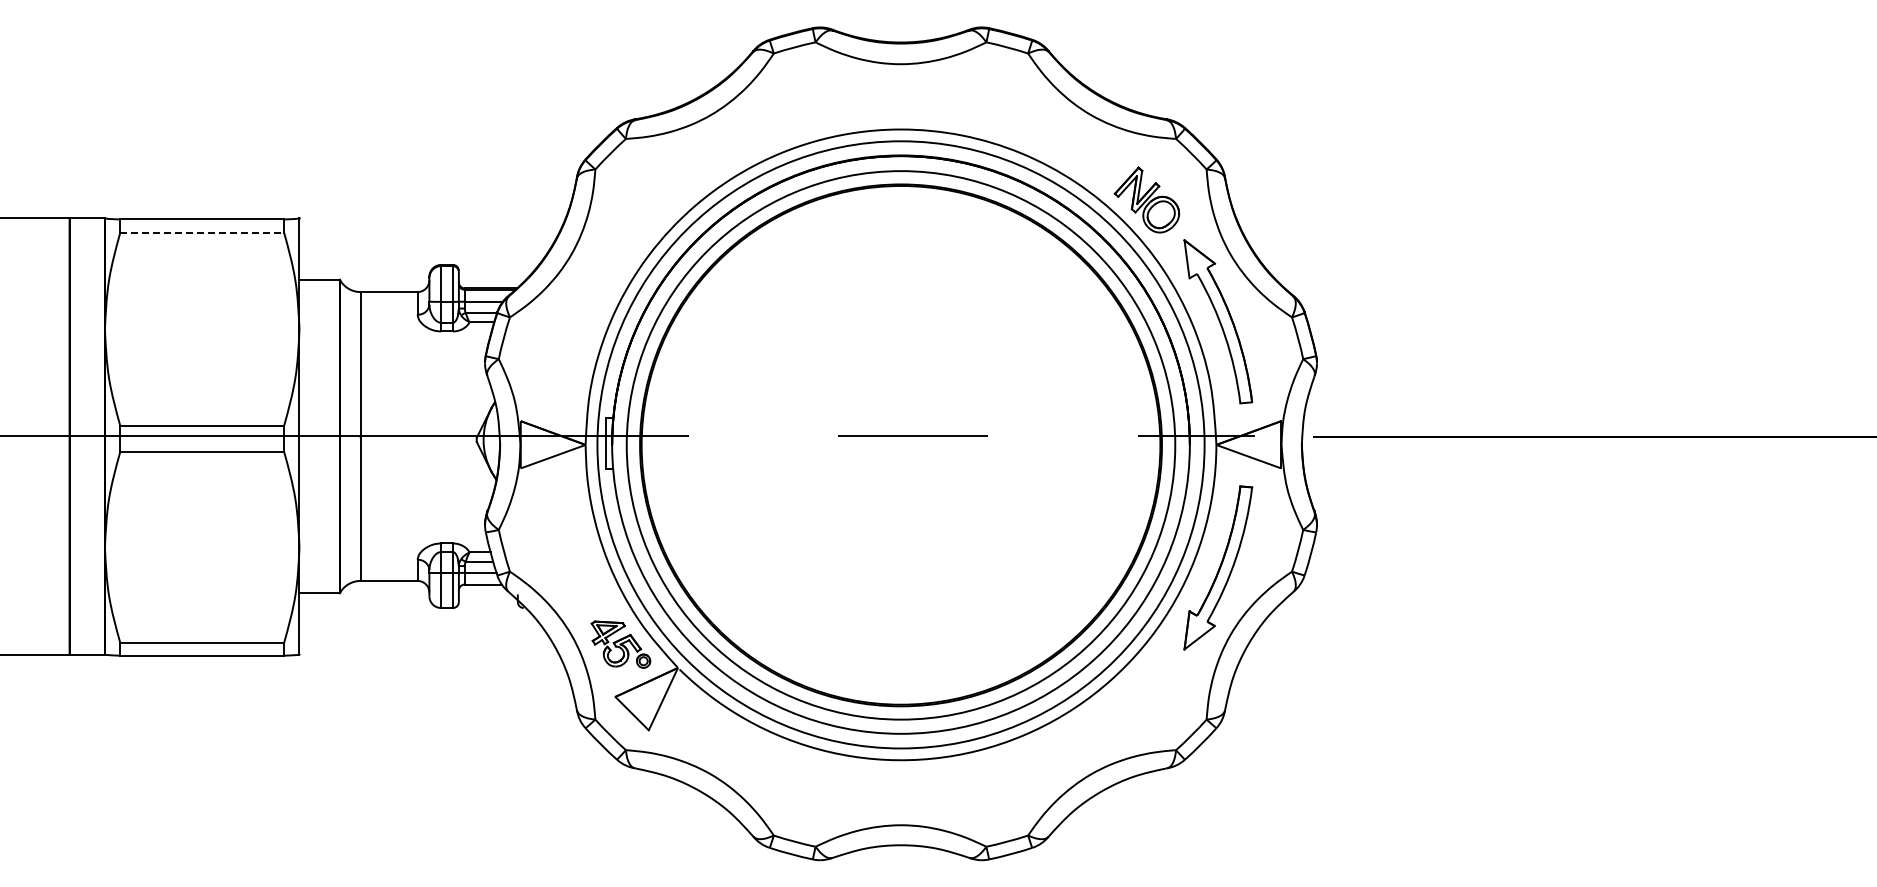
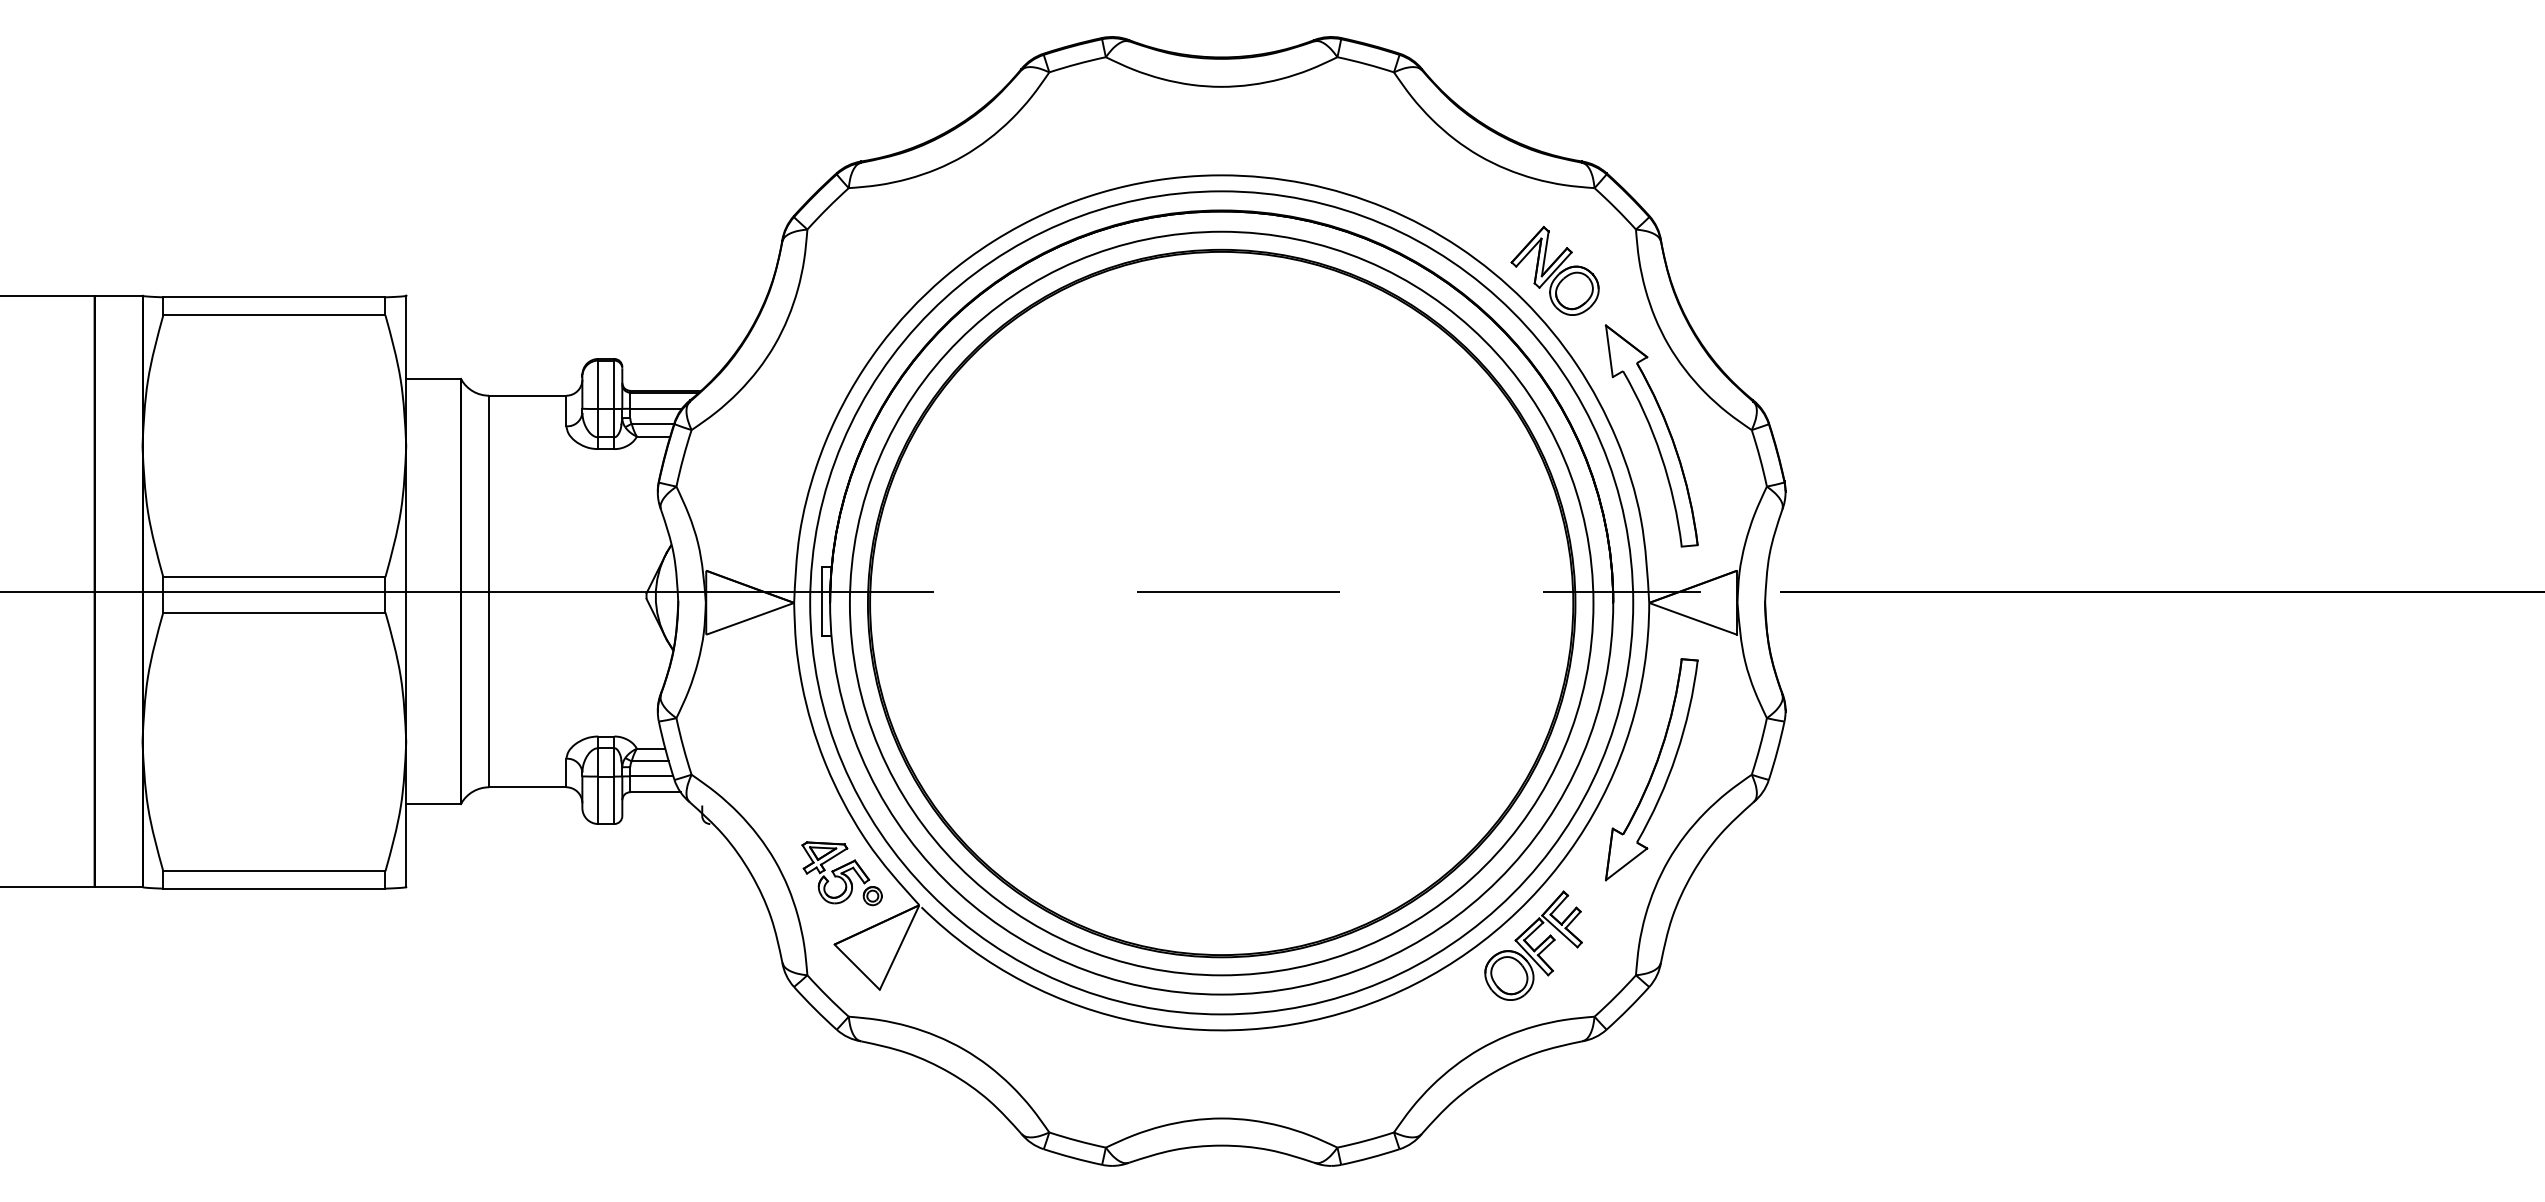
line: (202, 232) -> (274, 314), dashed -> solid
part: (1130, 697) -> (1532, 945), added

